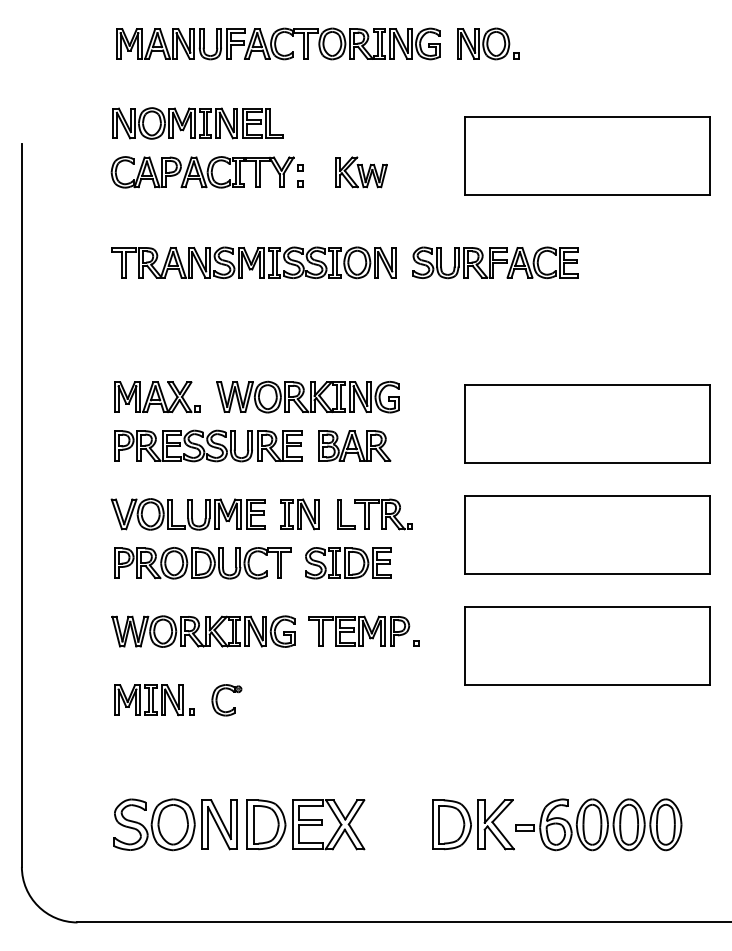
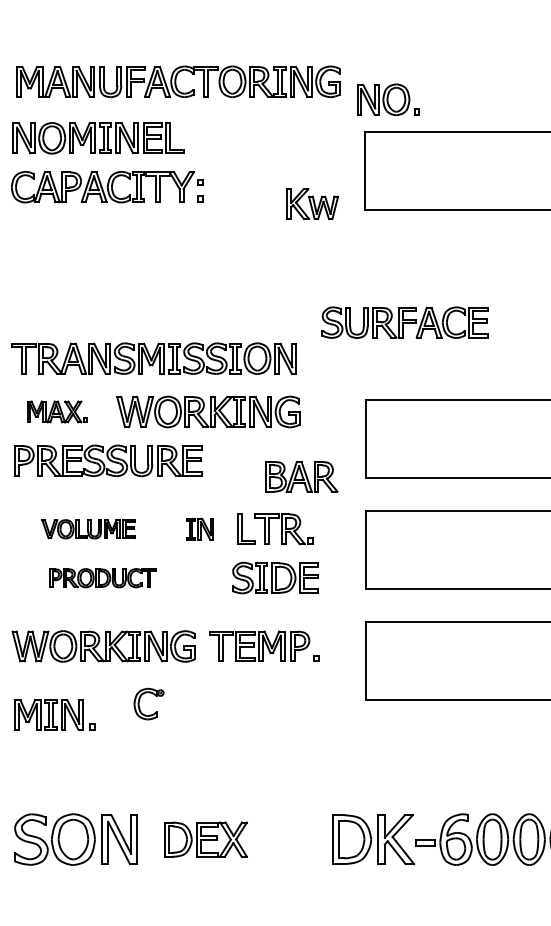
part: (278, 43) -> (178, 81), moved
part: (488, 43) -> (388, 99), moved
part: (361, 172) -> (312, 204), moved
part: (253, 262) -> (153, 358), moved
part: (495, 262) -> (404, 322), moved
part: (157, 396) -> (57, 411), size x0.7
part: (354, 445) -> (301, 476), moved
part: (187, 514) -> (87, 529), size x0.6
part: (299, 514) -> (199, 529), size x0.7
part: (202, 563) -> (102, 578), size x0.6
part: (348, 563) -> (275, 578), moved
part: (217, 700) -> (139, 704), moved
part: (305, 824) -> (205, 839), size x0.7

